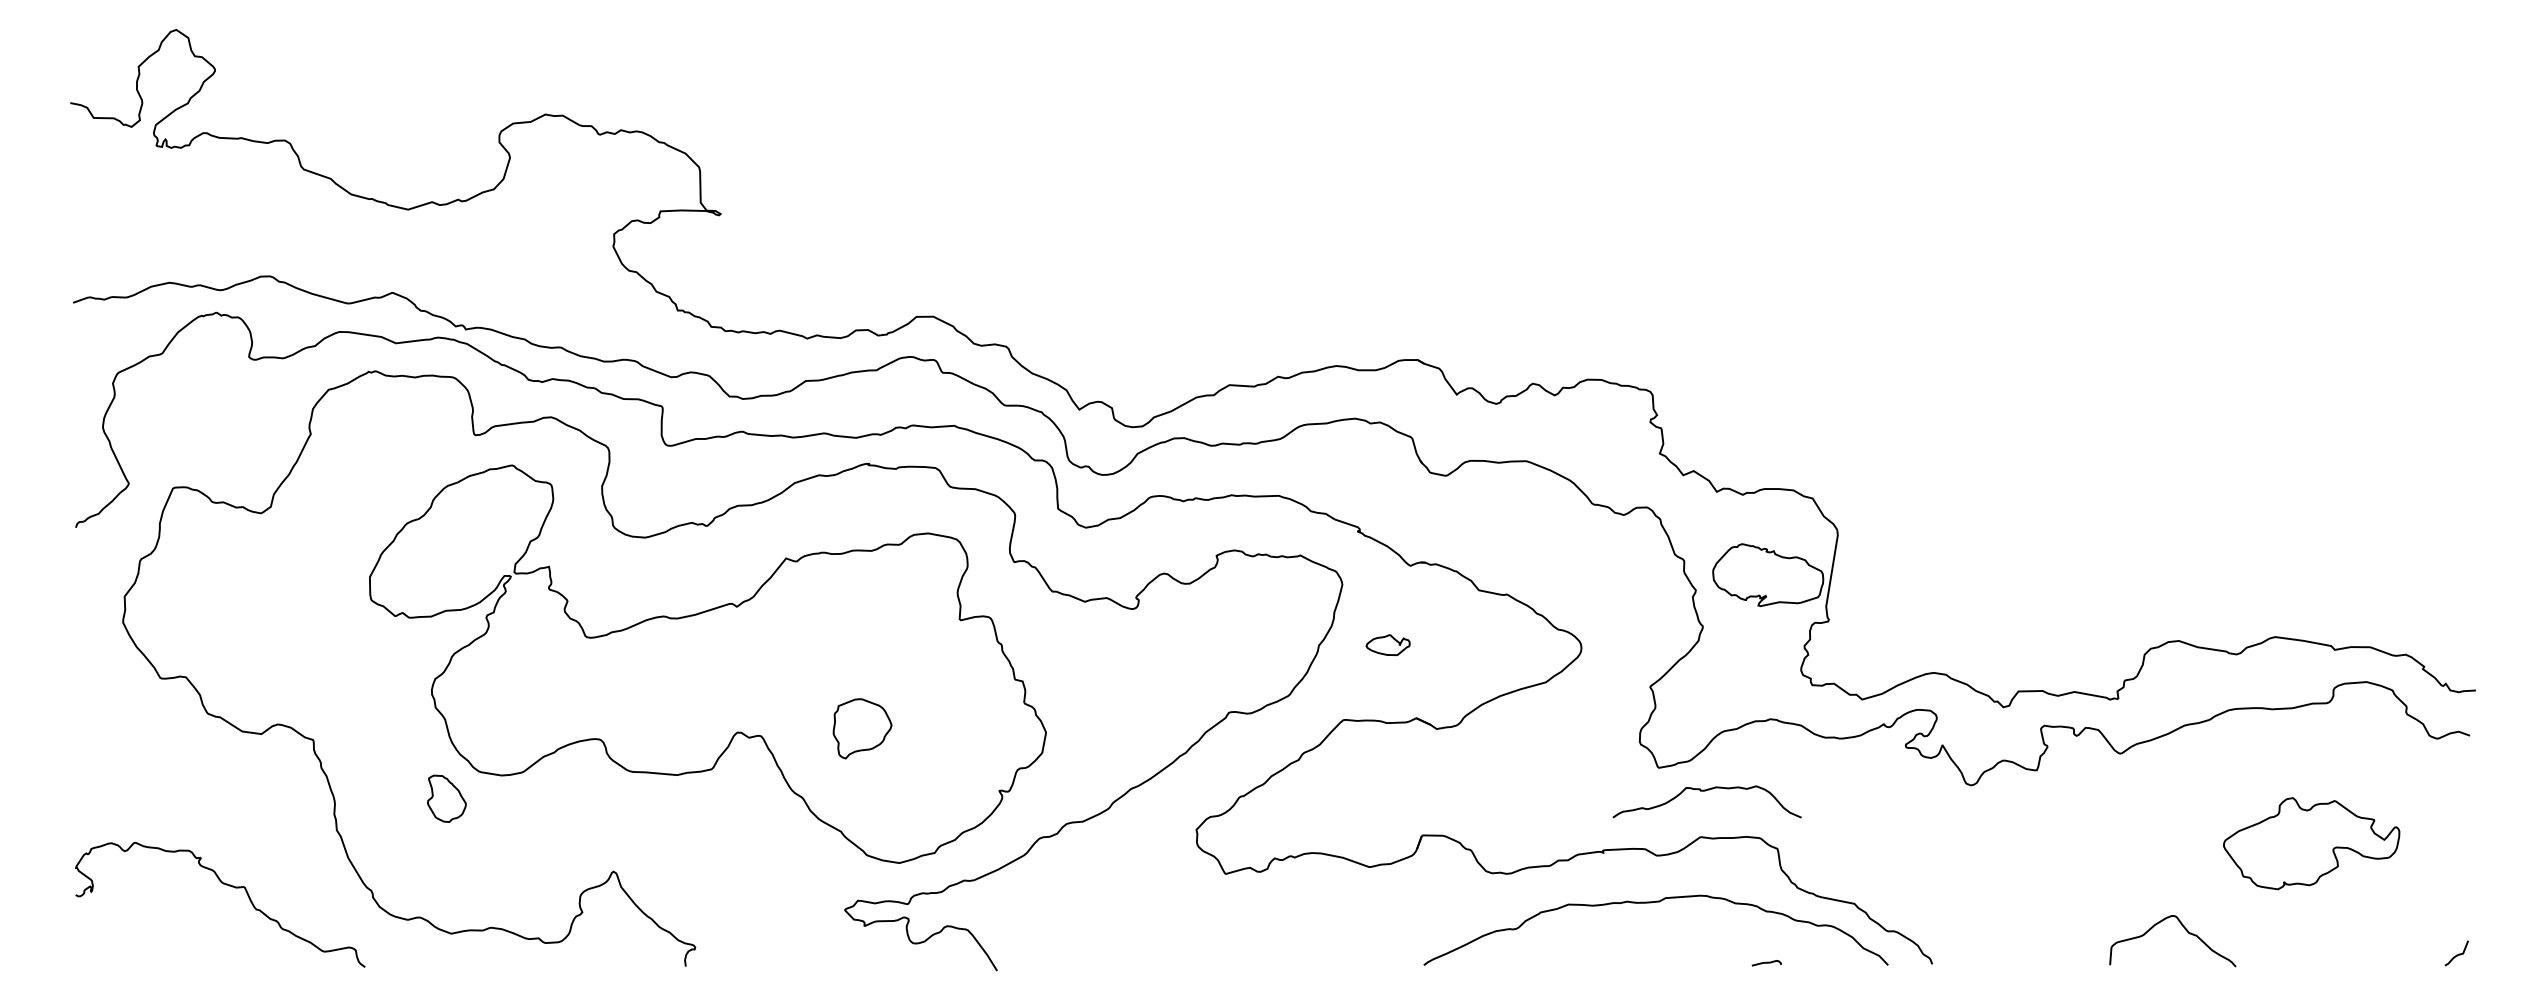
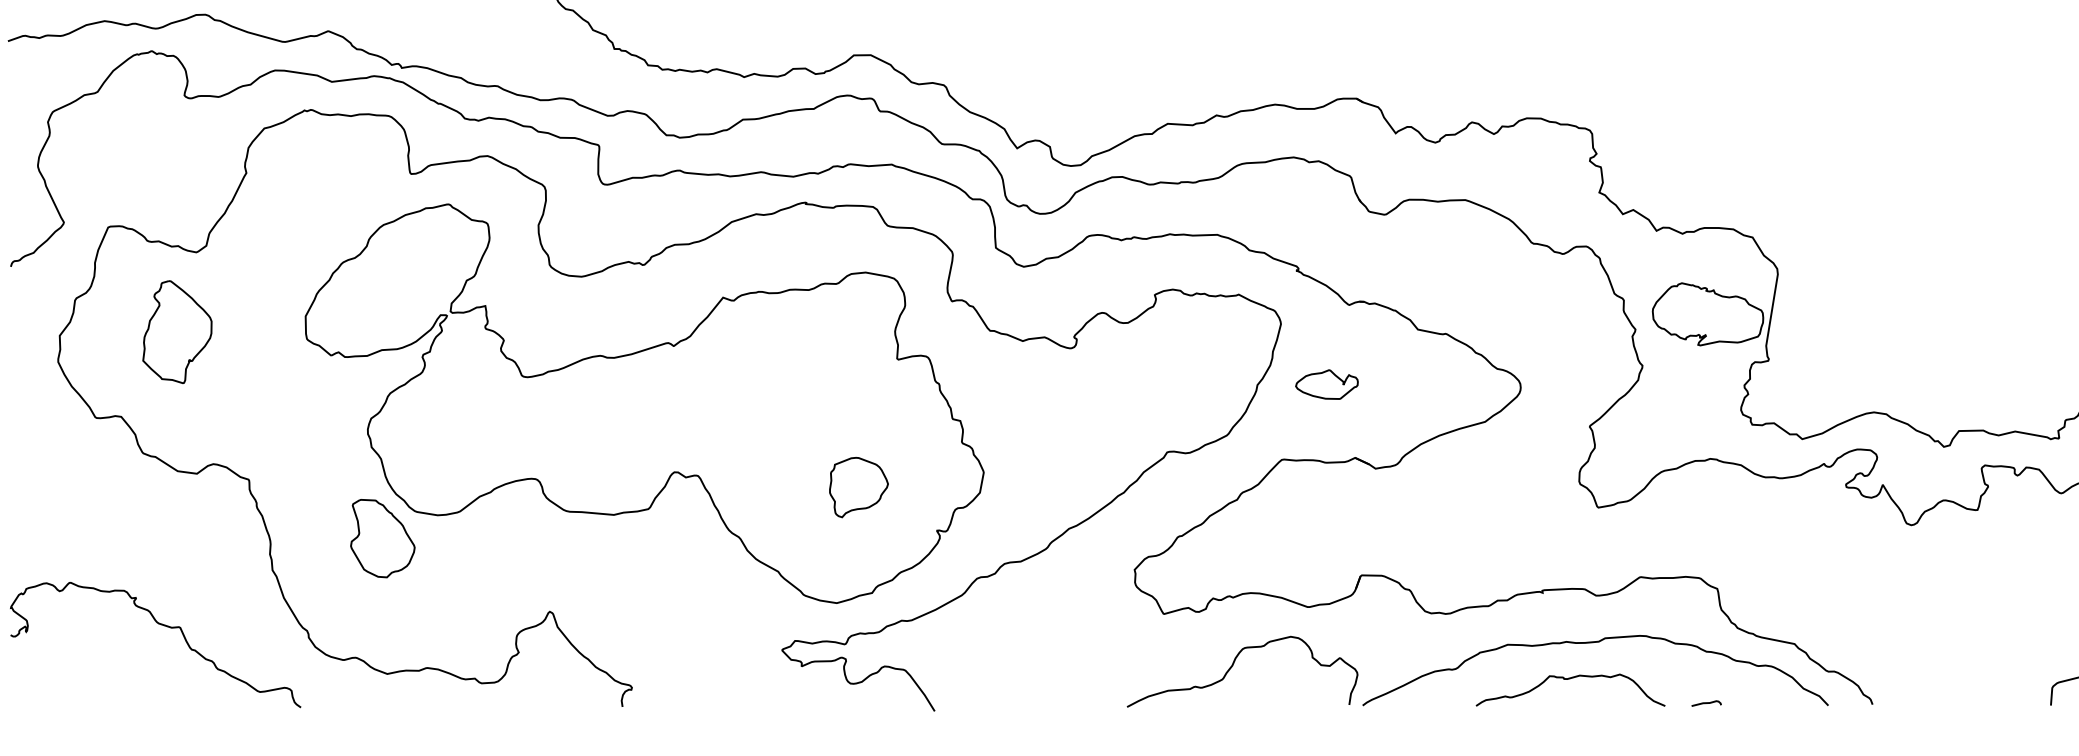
part: (241, 592) -> (176, 331), added
part: (1387, 644) -> (1326, 383), size x1.43
part: (862, 728) -> (858, 487), moved
curve: (1705, 791) -> (1568, 679), moved
part: (446, 798) -> (382, 538), size x1.67
curve: (1294, 926) -> (1232, 666), added

